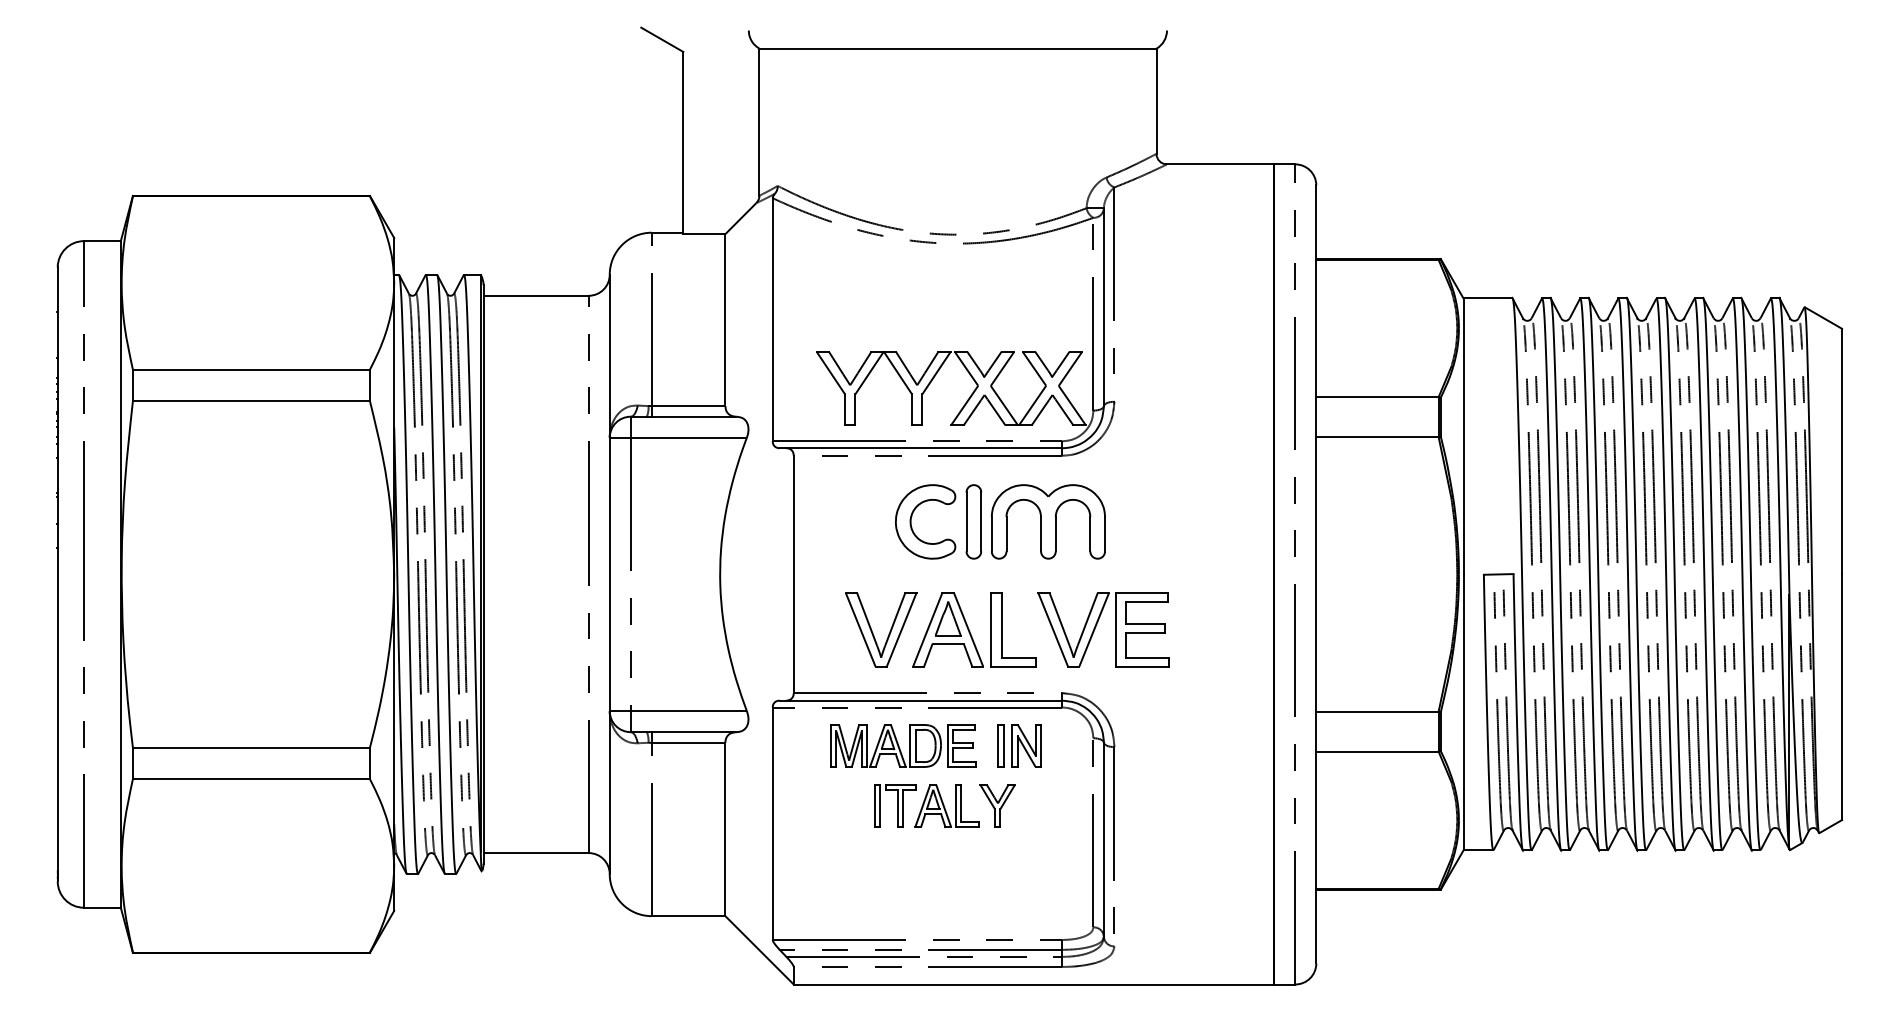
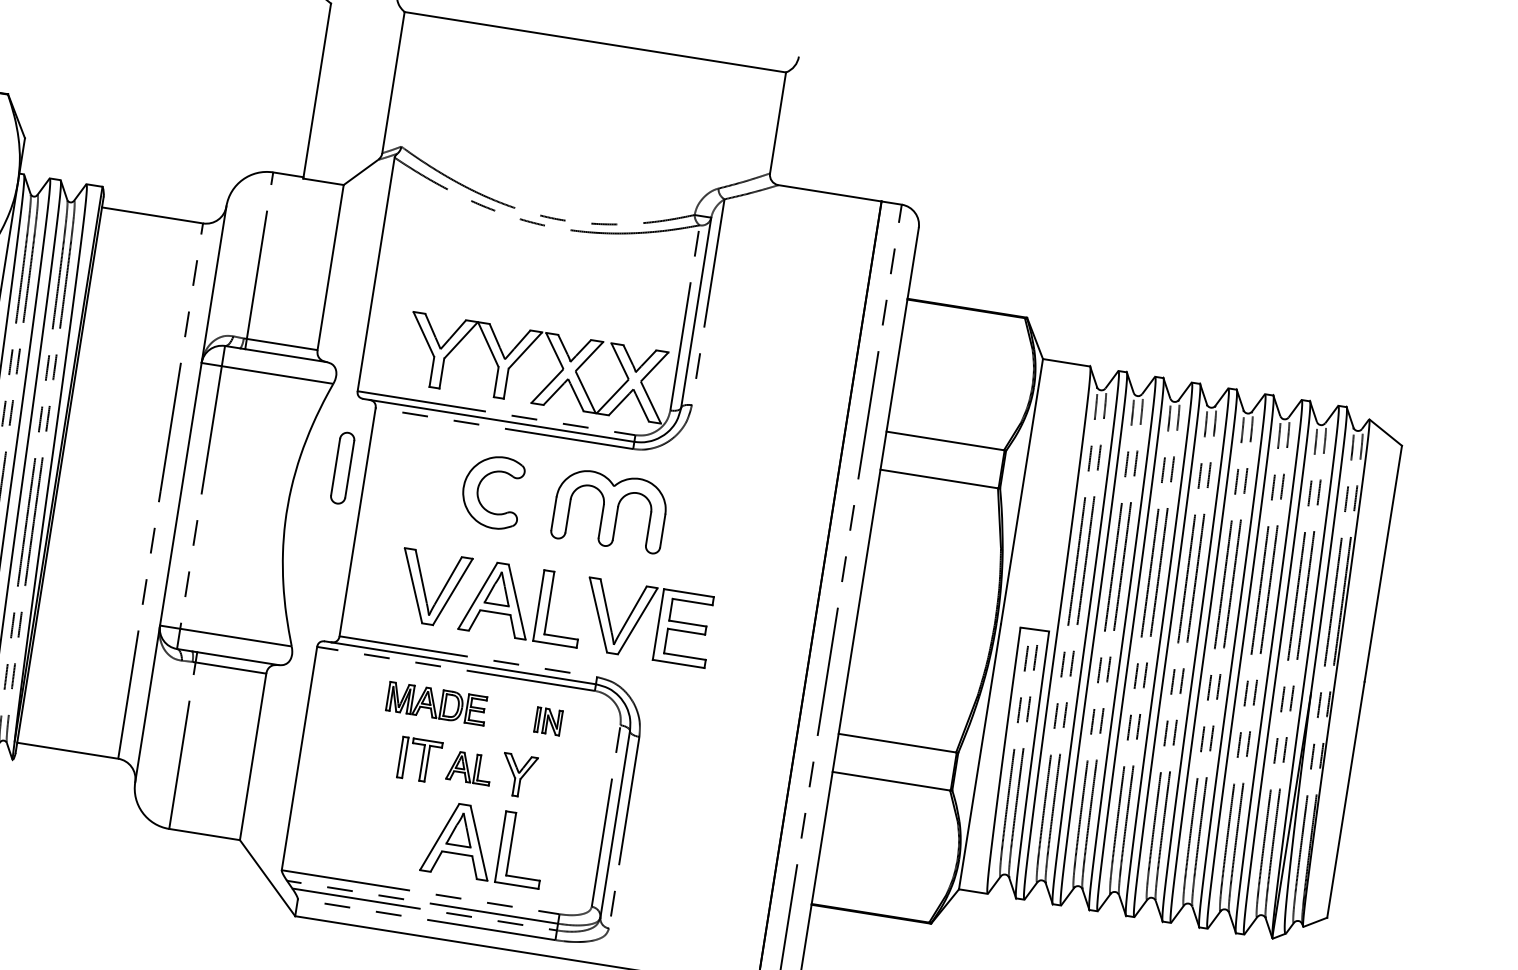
part: (973, 521) -> (342, 467), moved
part: (903, 745) -> (437, 703), size x0.7
part: (1019, 745) -> (548, 720), size x0.6
part: (946, 805) -> (469, 767), size x0.7
part: (974, 880) -> (484, 843), added

